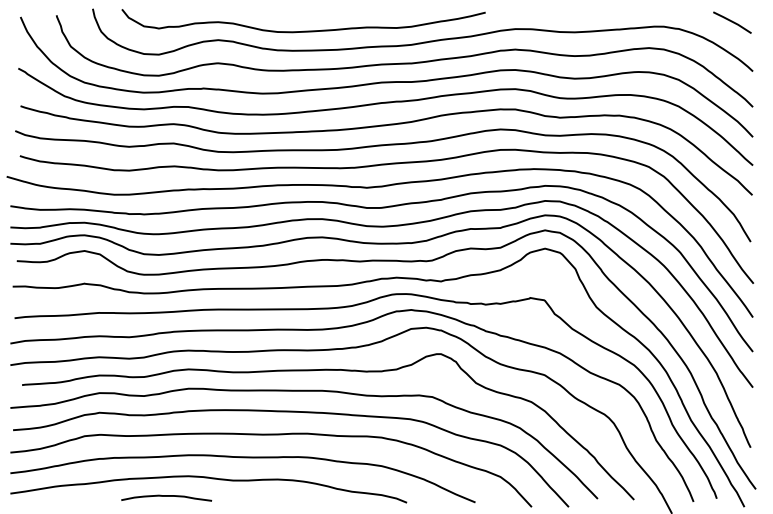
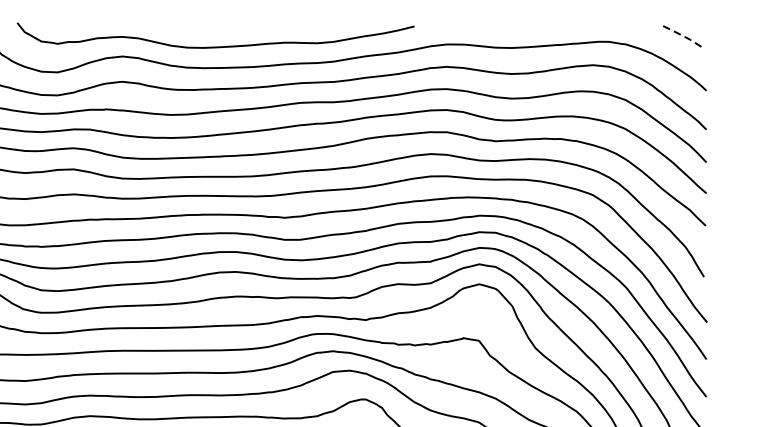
line: (732, 22) -> (684, 37), solid -> dashed

